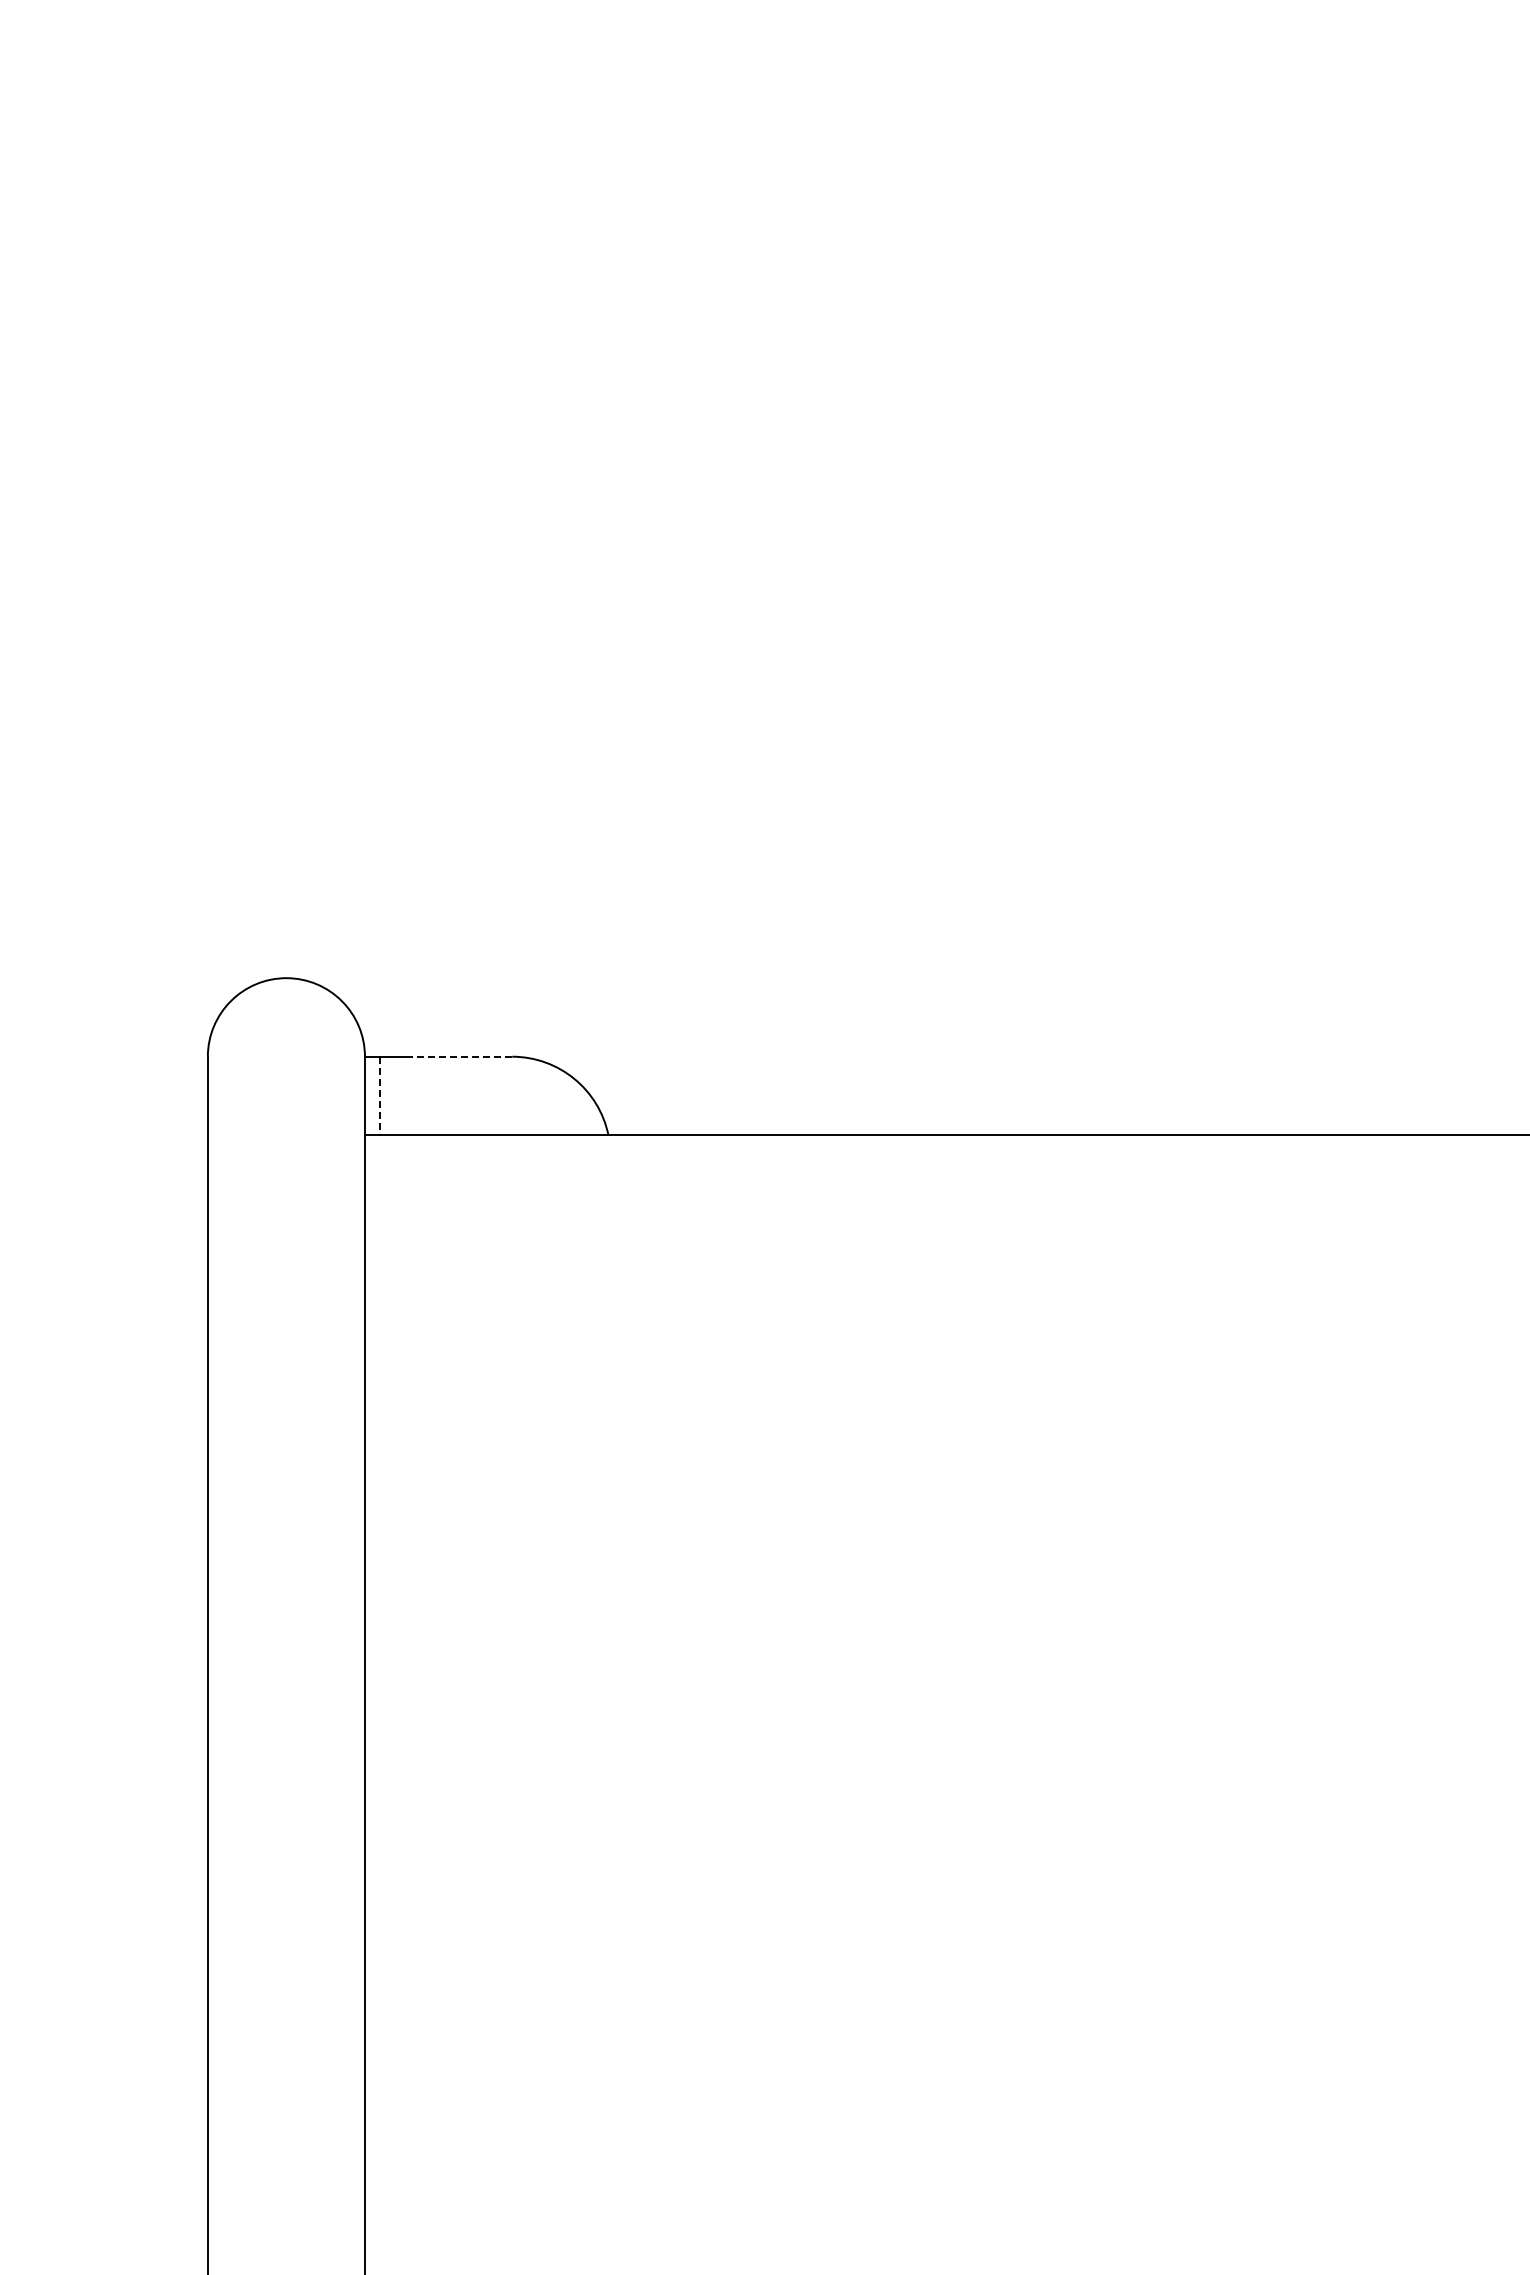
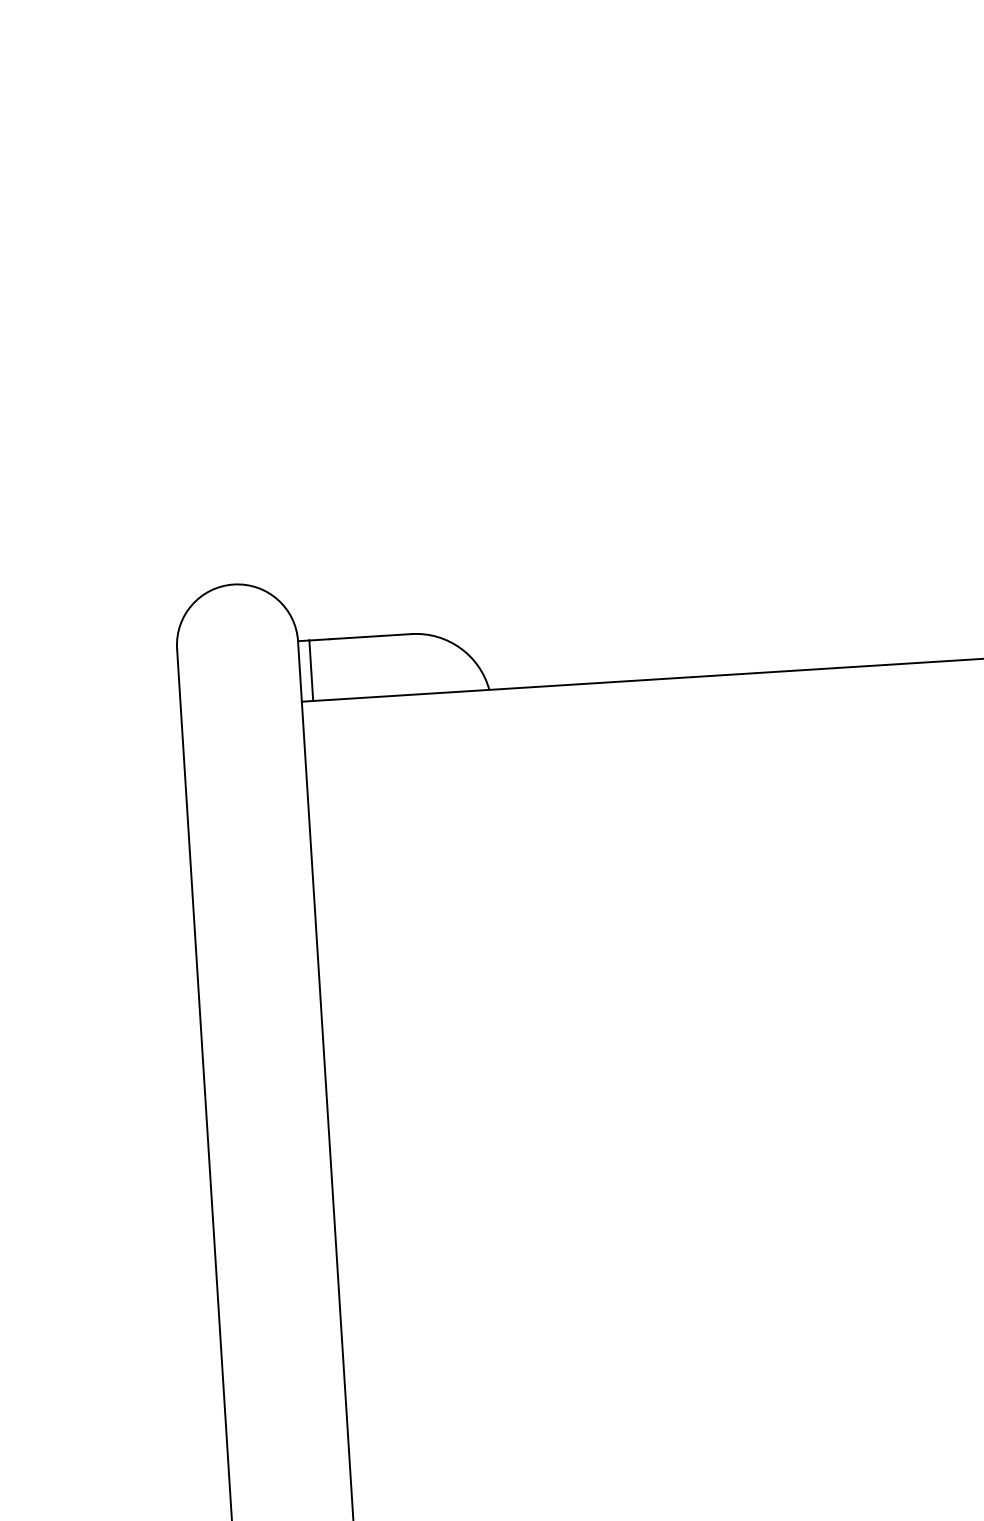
line: (459, 1056) -> (370, 636), dashed -> solid
line: (379, 1096) -> (311, 671), dashed -> solid

